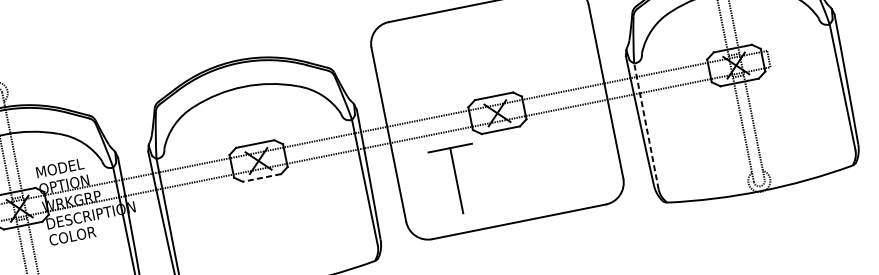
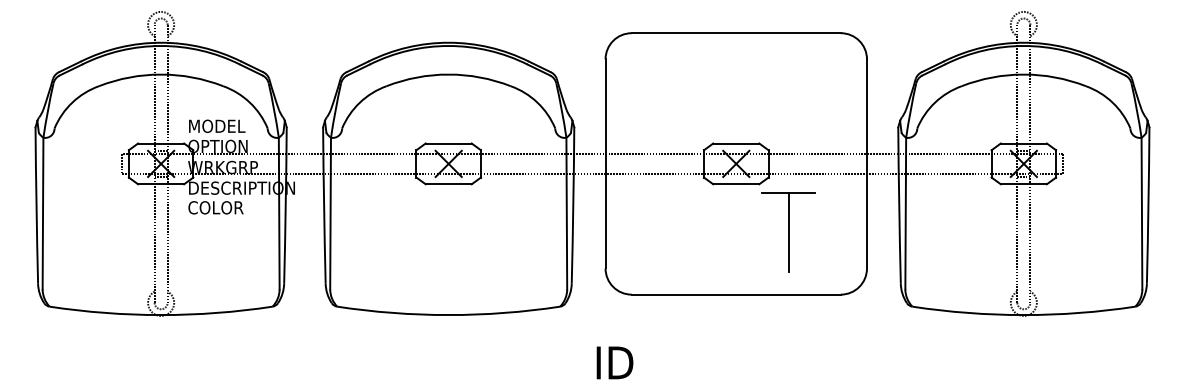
line: (646, 126) -> (905, 213), dashed -> solid
line: (261, 178) -> (448, 184), dashed -> solid
part: (456, 180) -> (788, 232), moved

